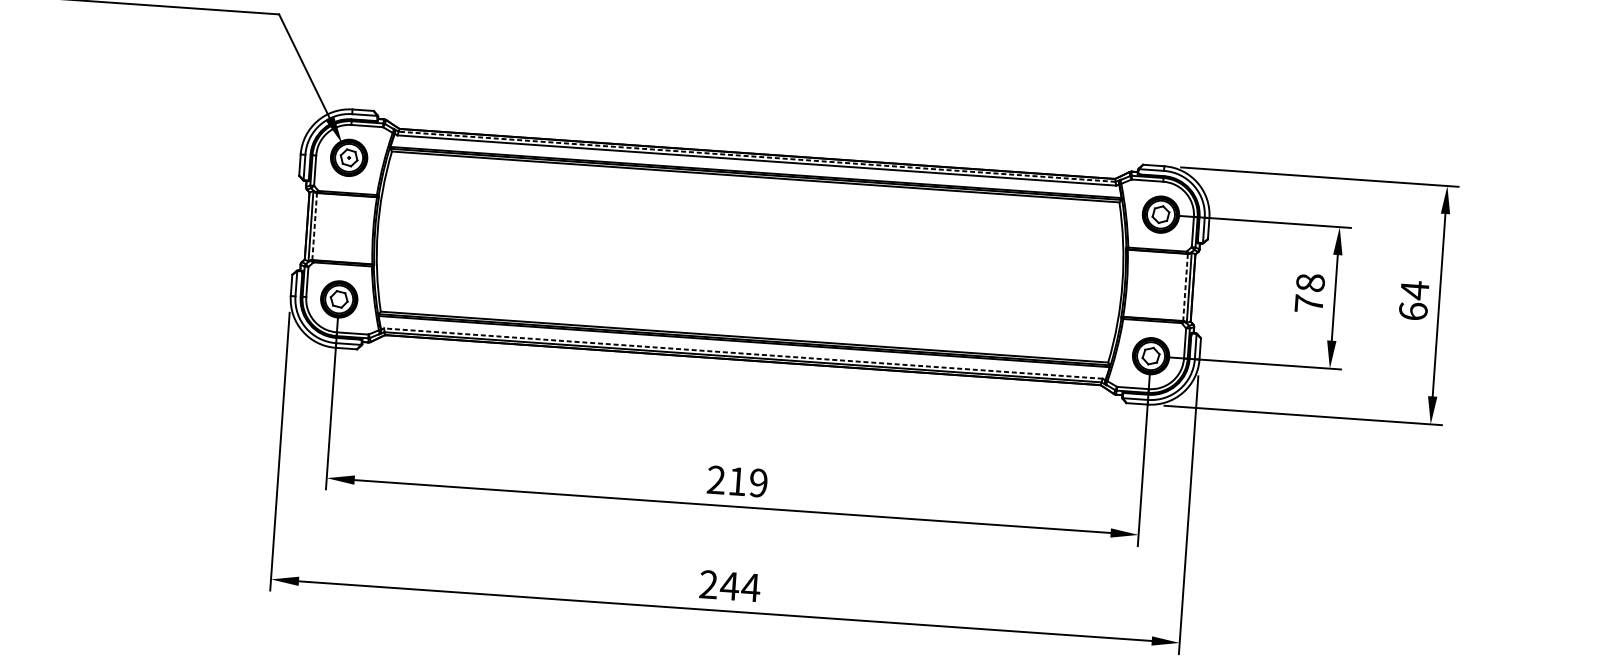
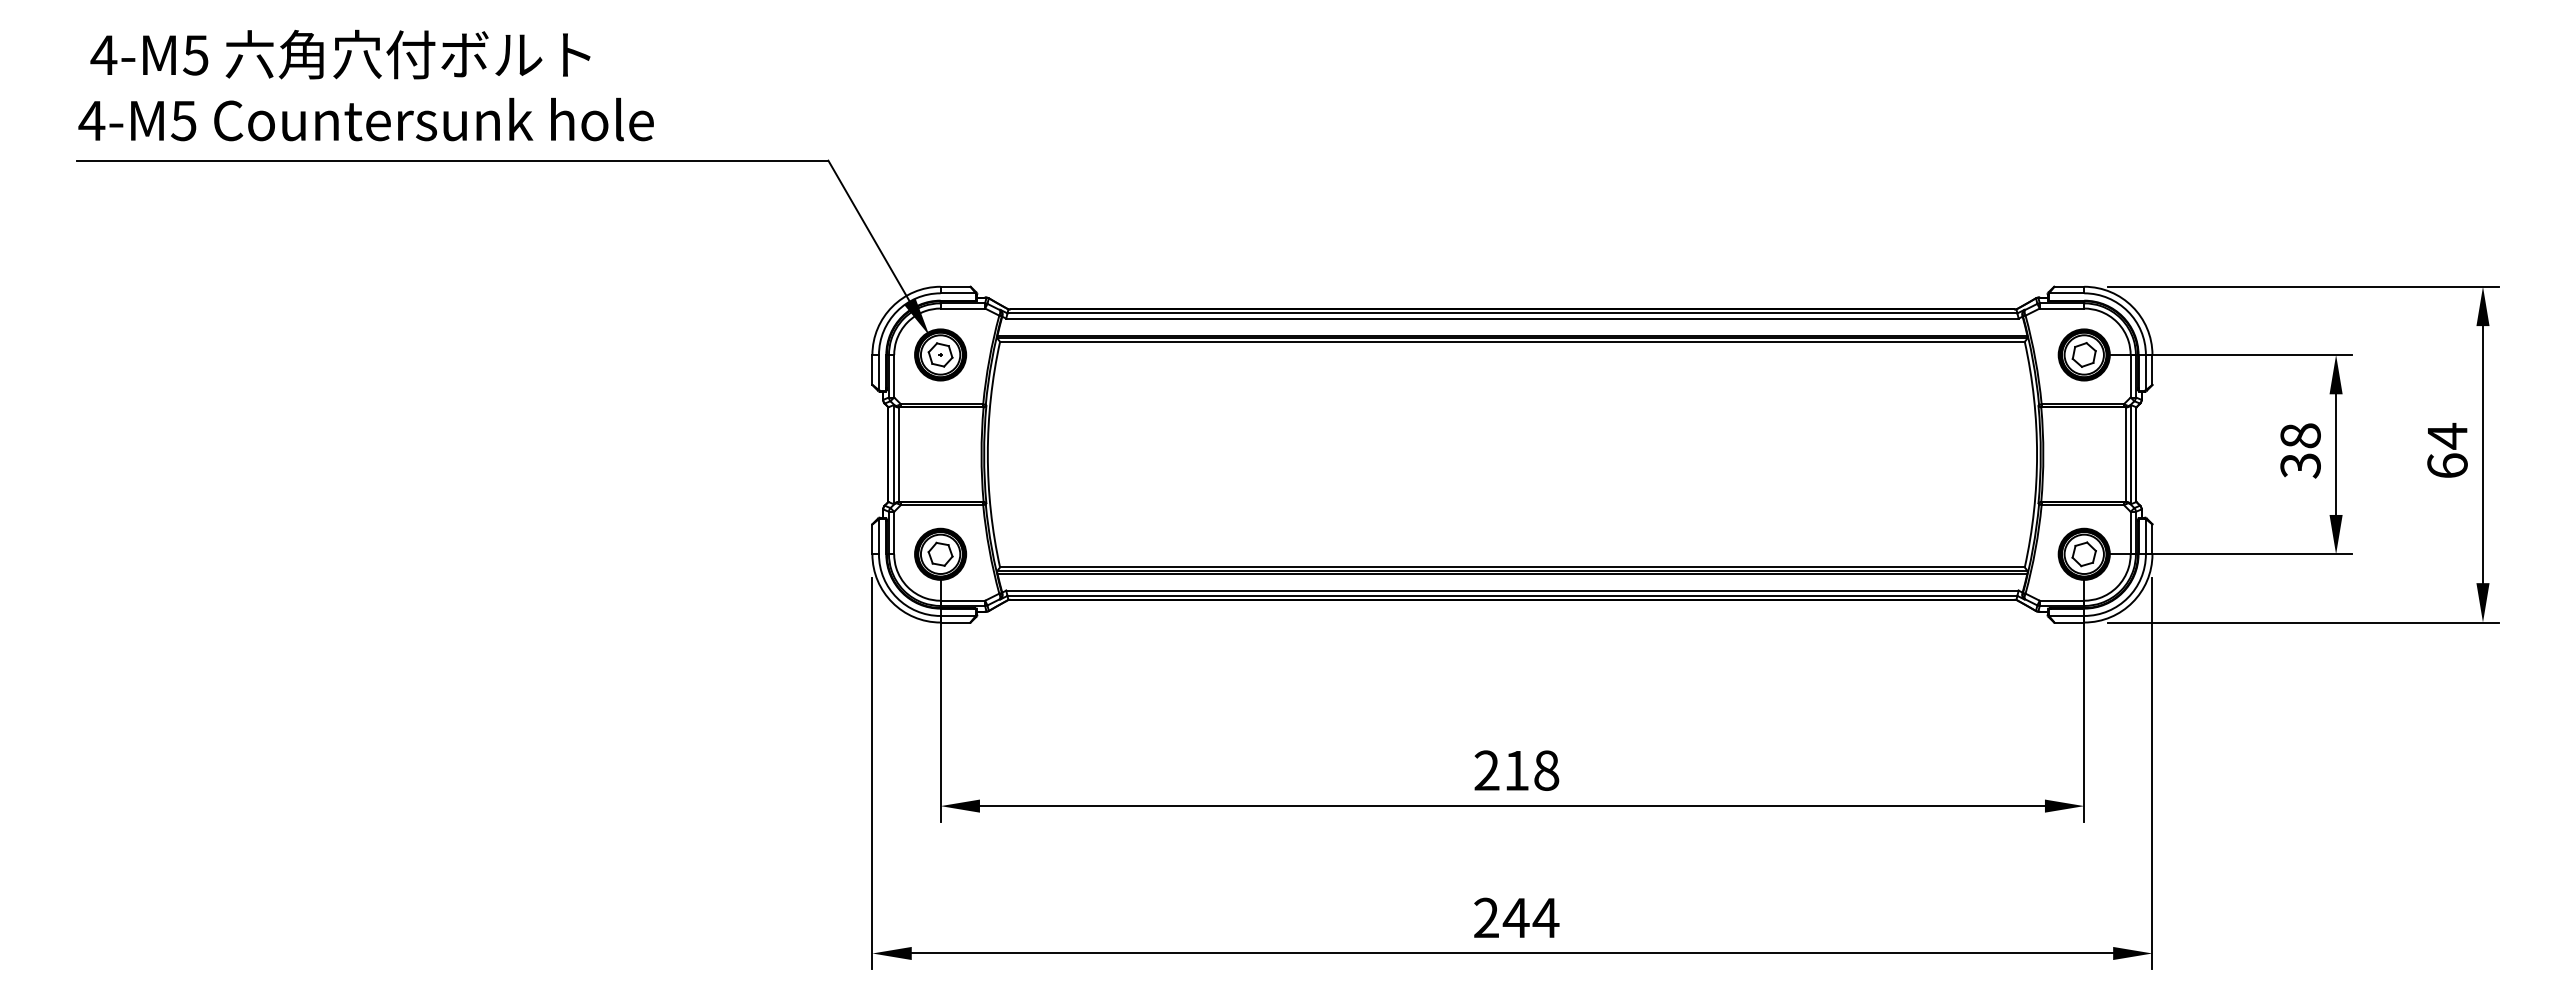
line: (757, 156) -> (1512, 313), dashed -> solid
line: (315, 226) -> (899, 454), dashed -> solid
line: (1185, 288) -> (2125, 455), dashed -> solid
text: (1308, 303) -> (2300, 465), 78 -> 38
line: (742, 353) -> (1511, 590), dashed -> solid
text: (758, 482) -> (1546, 770), 219 -> 218

